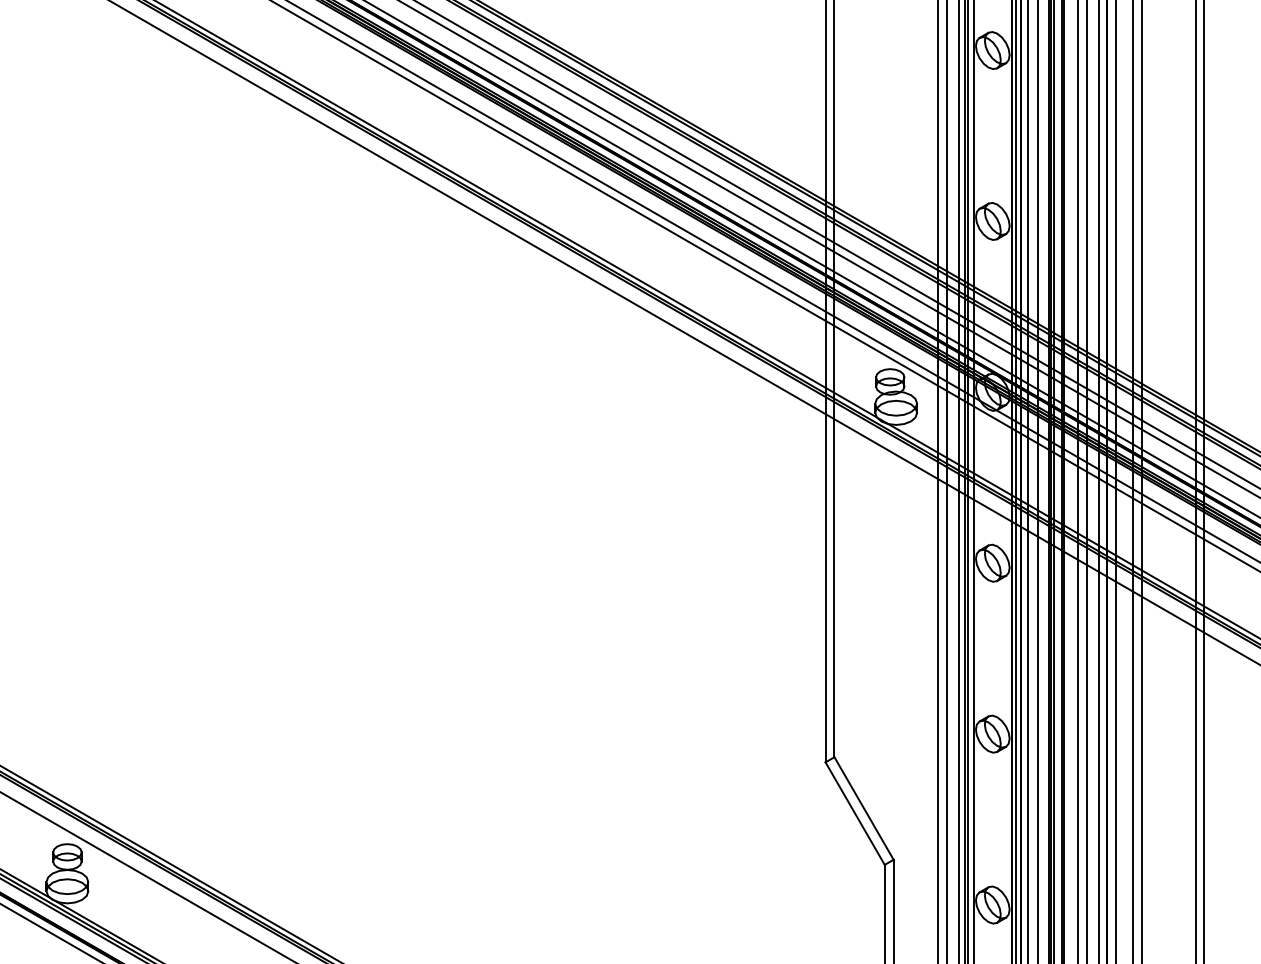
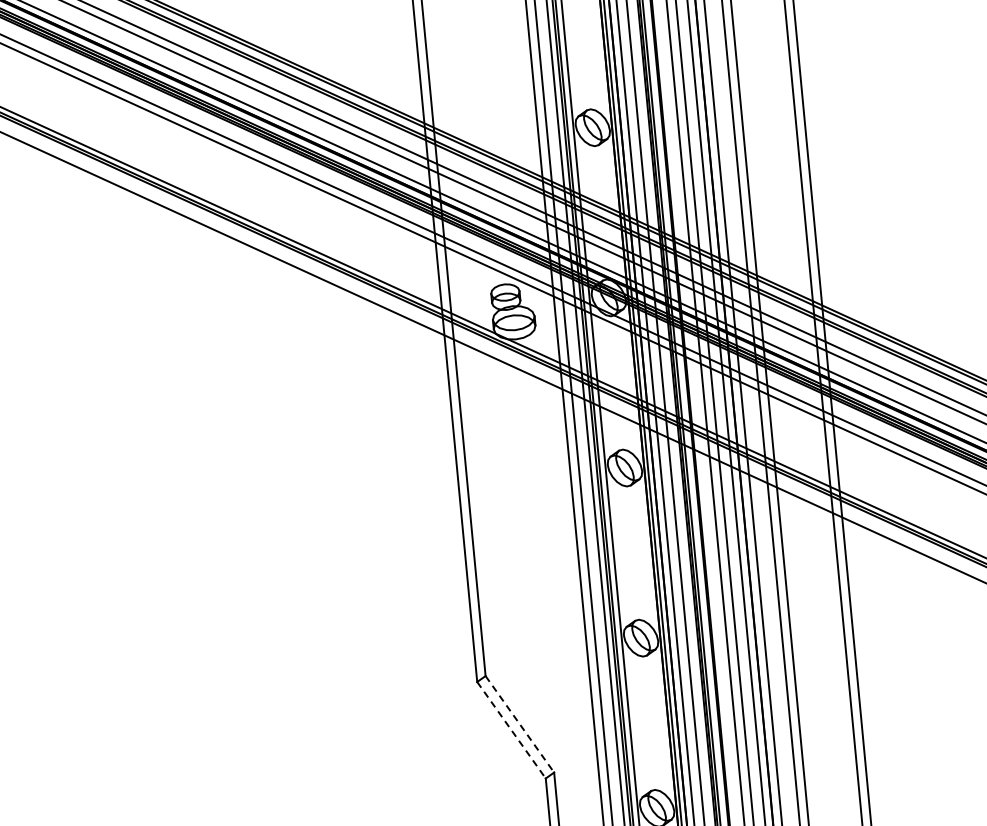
line: (864, 808) -> (520, 724), solid -> dashed
line: (855, 814) -> (511, 731), solid -> dashed

